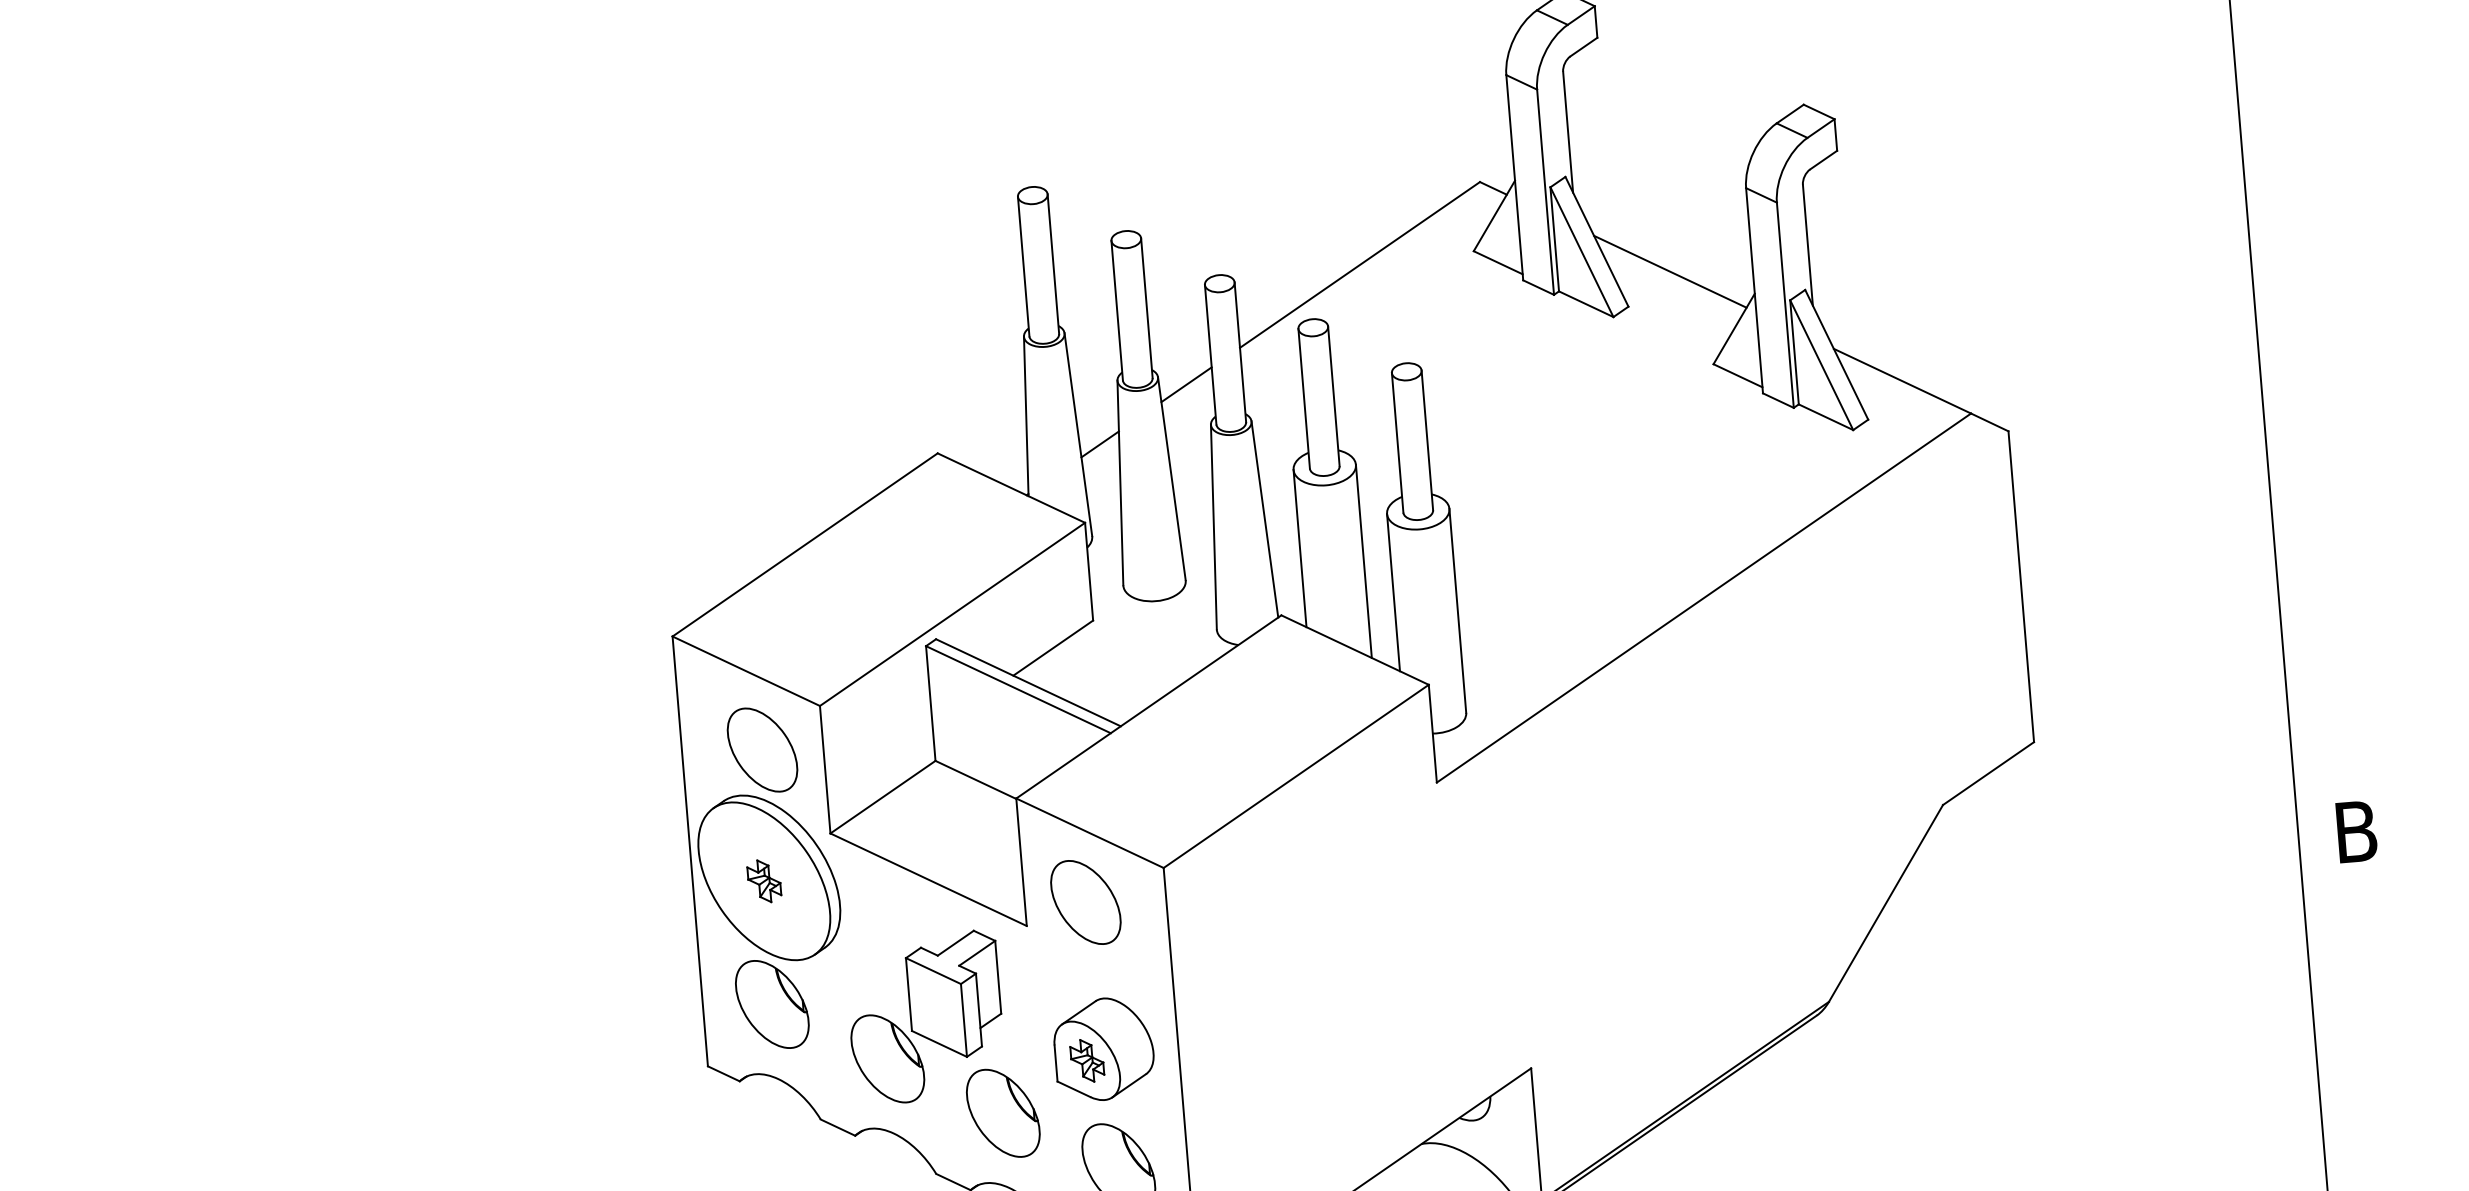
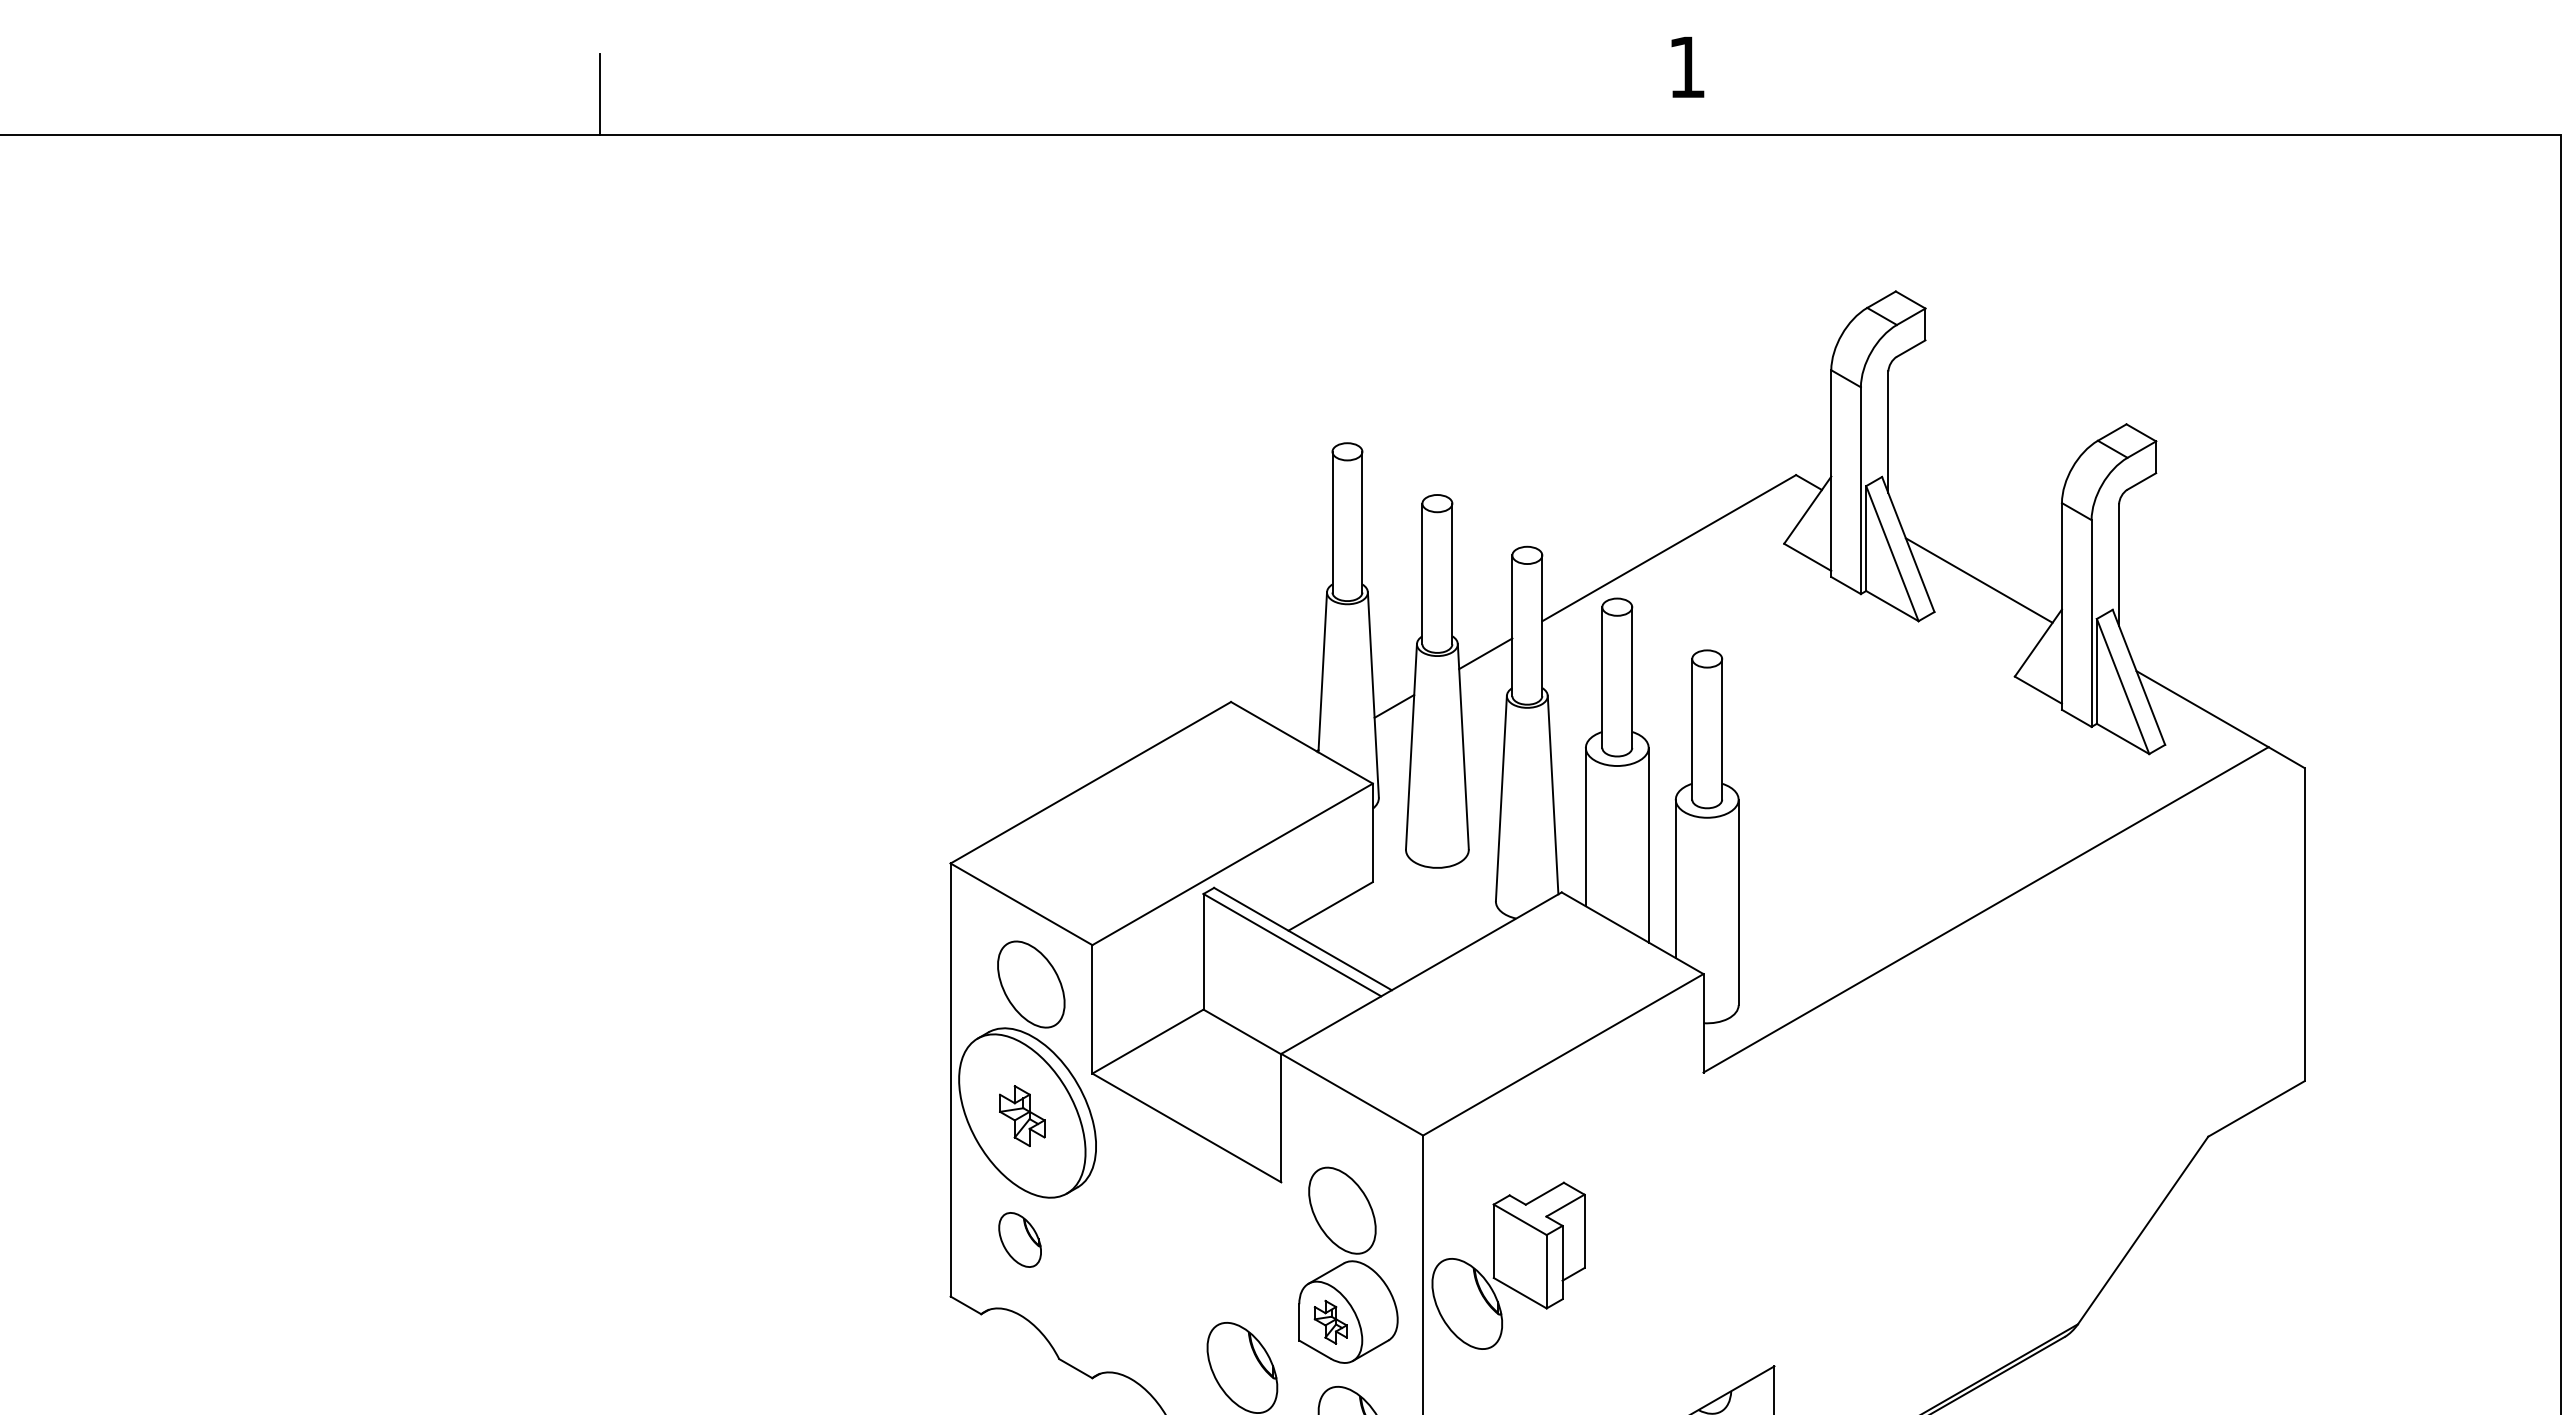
part: (764, 880) -> (1022, 1115), size x1.4
part: (1085, 902) -> (1342, 1210), moved
part: (771, 1004) -> (1019, 1239), size x0.6
part: (925, 1017) -> (1508, 1265), moved

